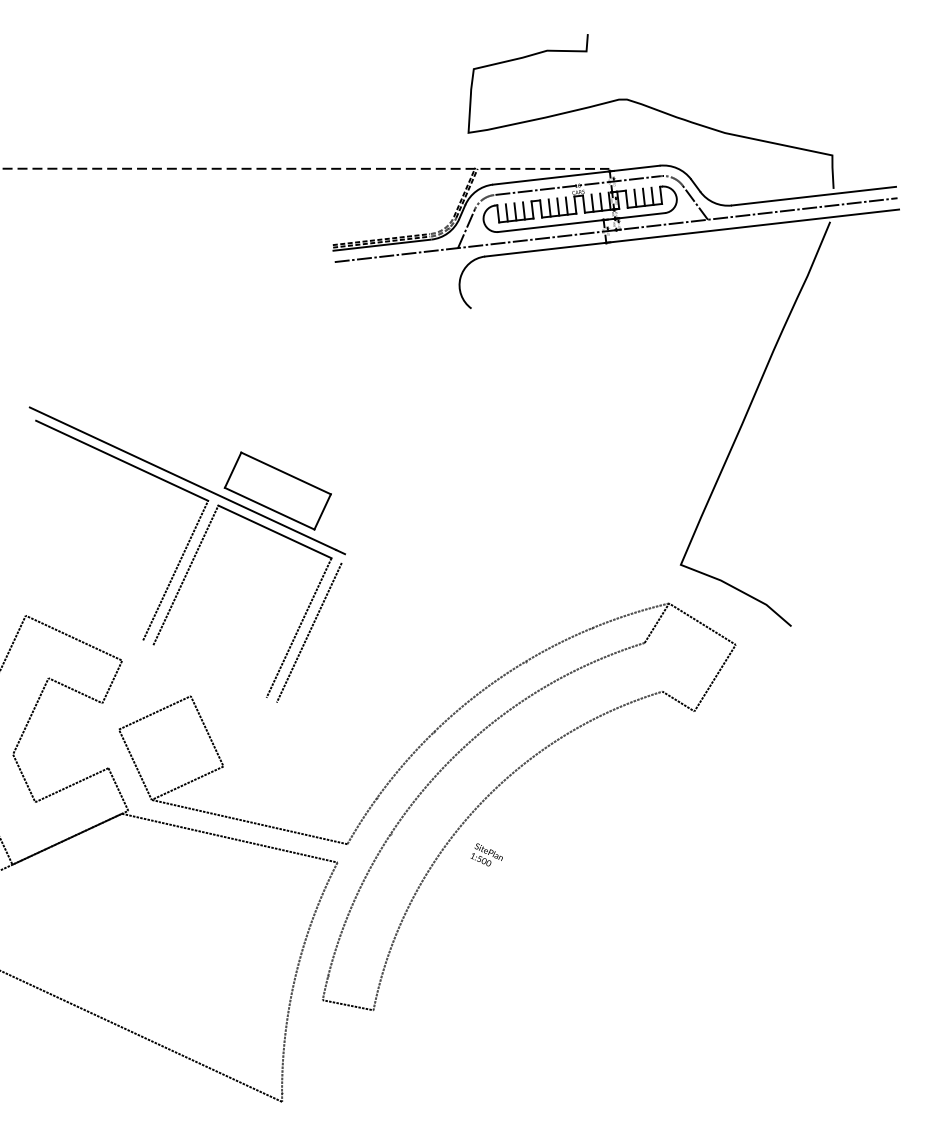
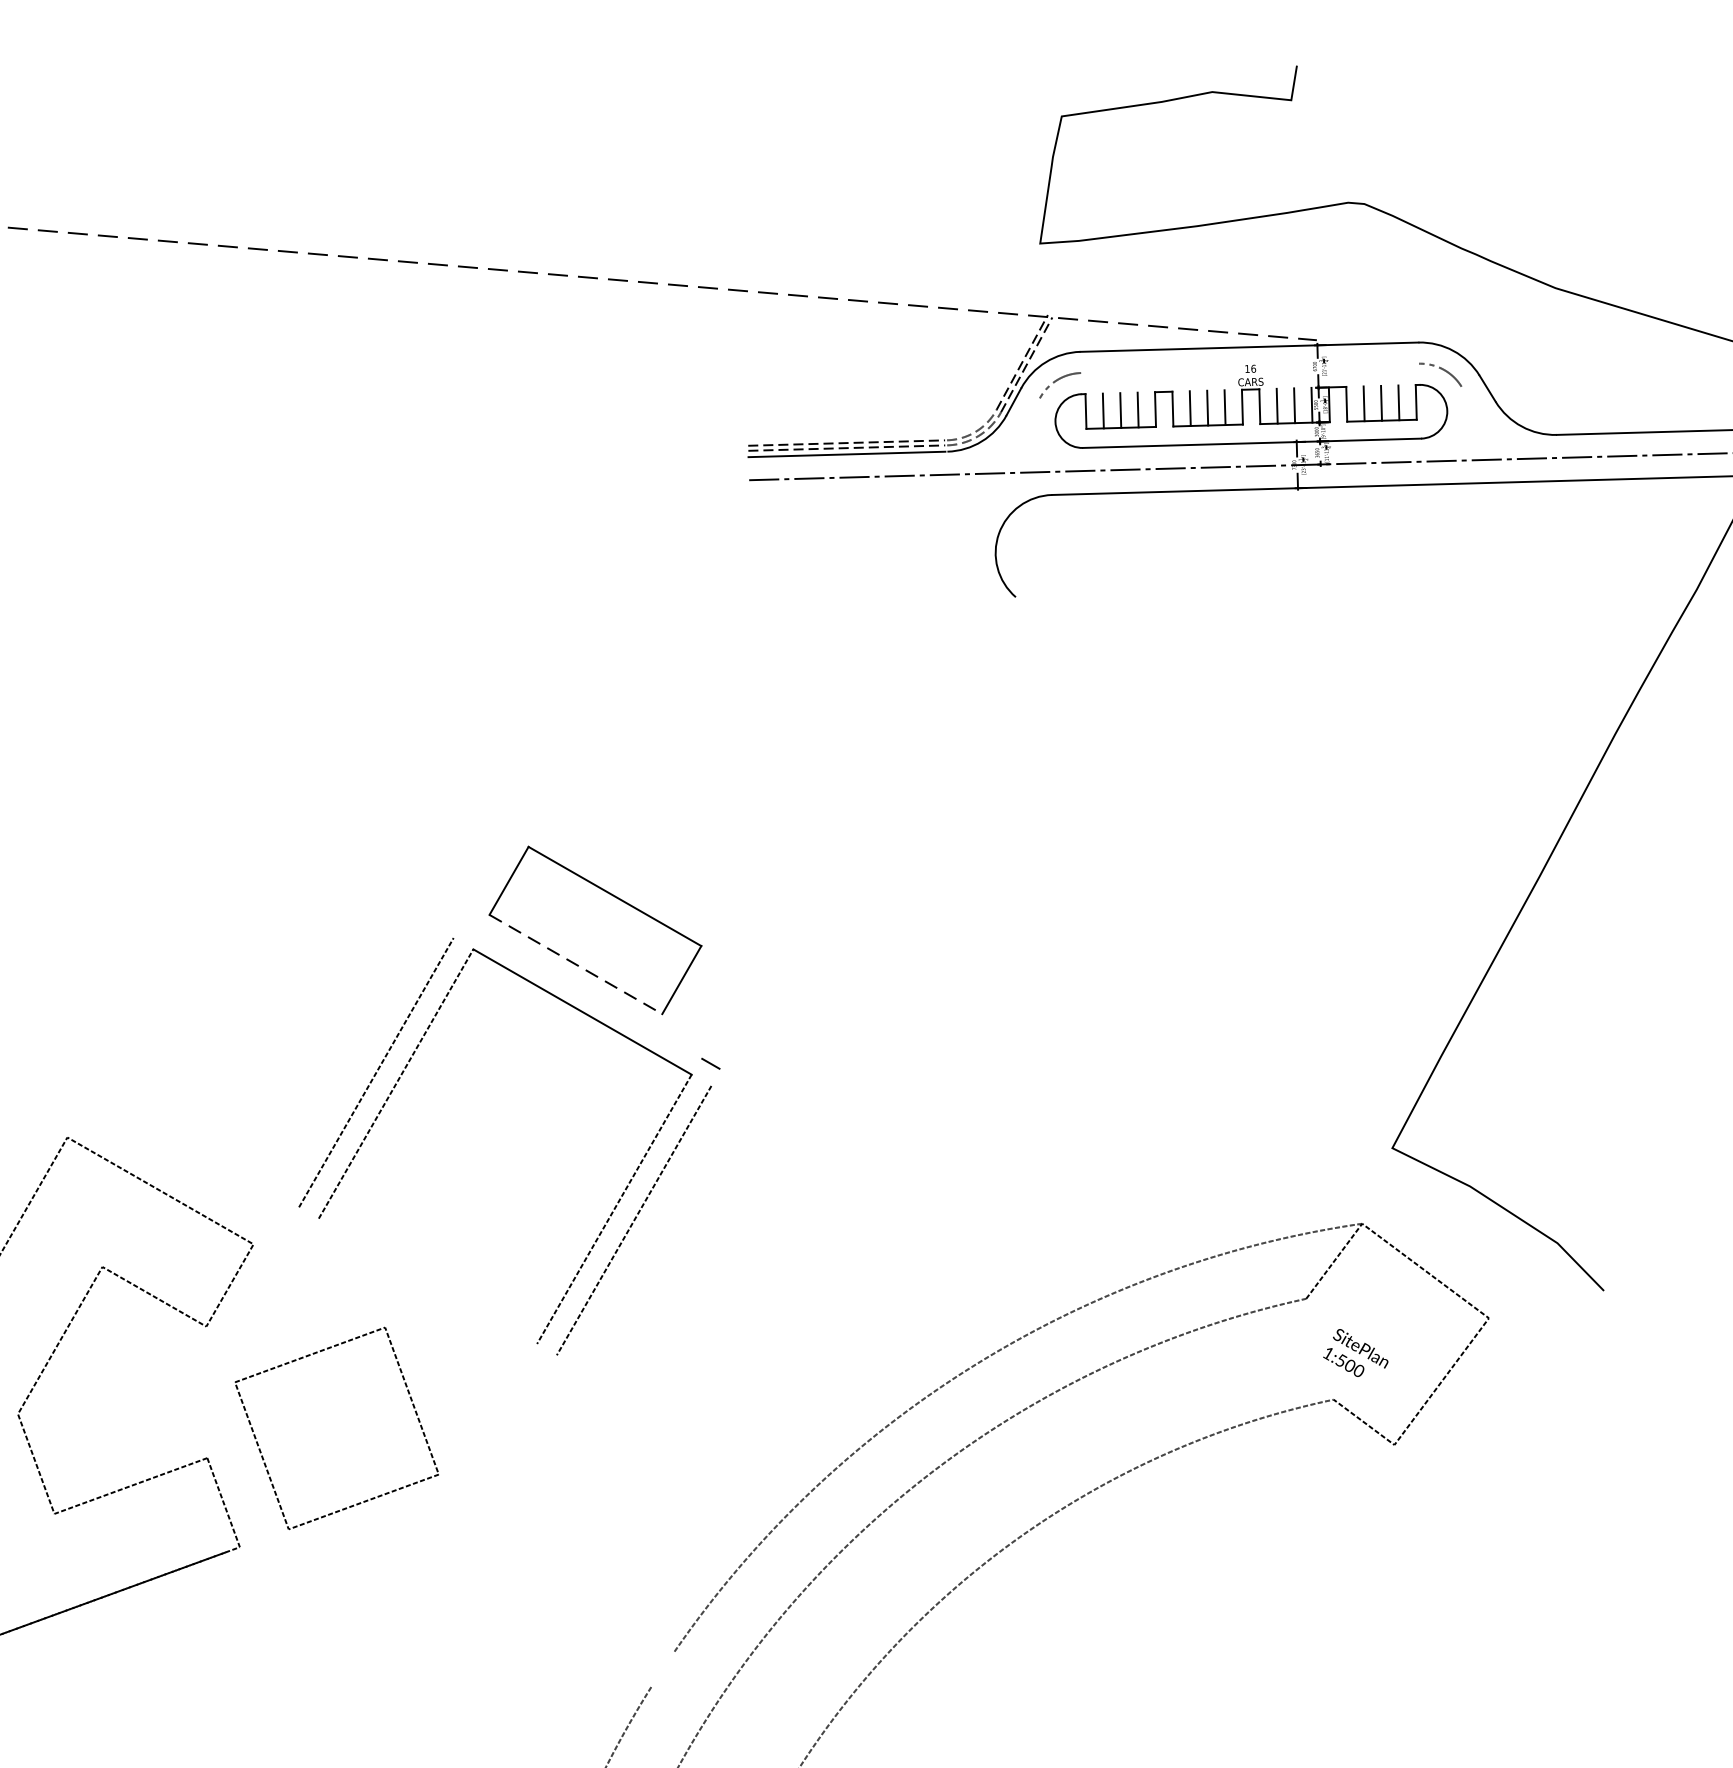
line: (577, 185) -> (1250, 368), removed
line: (694, 202) -> (1482, 422), removed
line: (466, 228) -> (1019, 435), removed
line: (122, 460) -> (288, 842), removed
line: (182, 478) -> (405, 888), removed
line: (270, 508) -> (577, 964), solid -> dashed
line: (249, 821) -> (481, 1589), removed
line: (229, 837) -> (438, 1618), removed
text: (486, 854) -> (1355, 1352), moved

